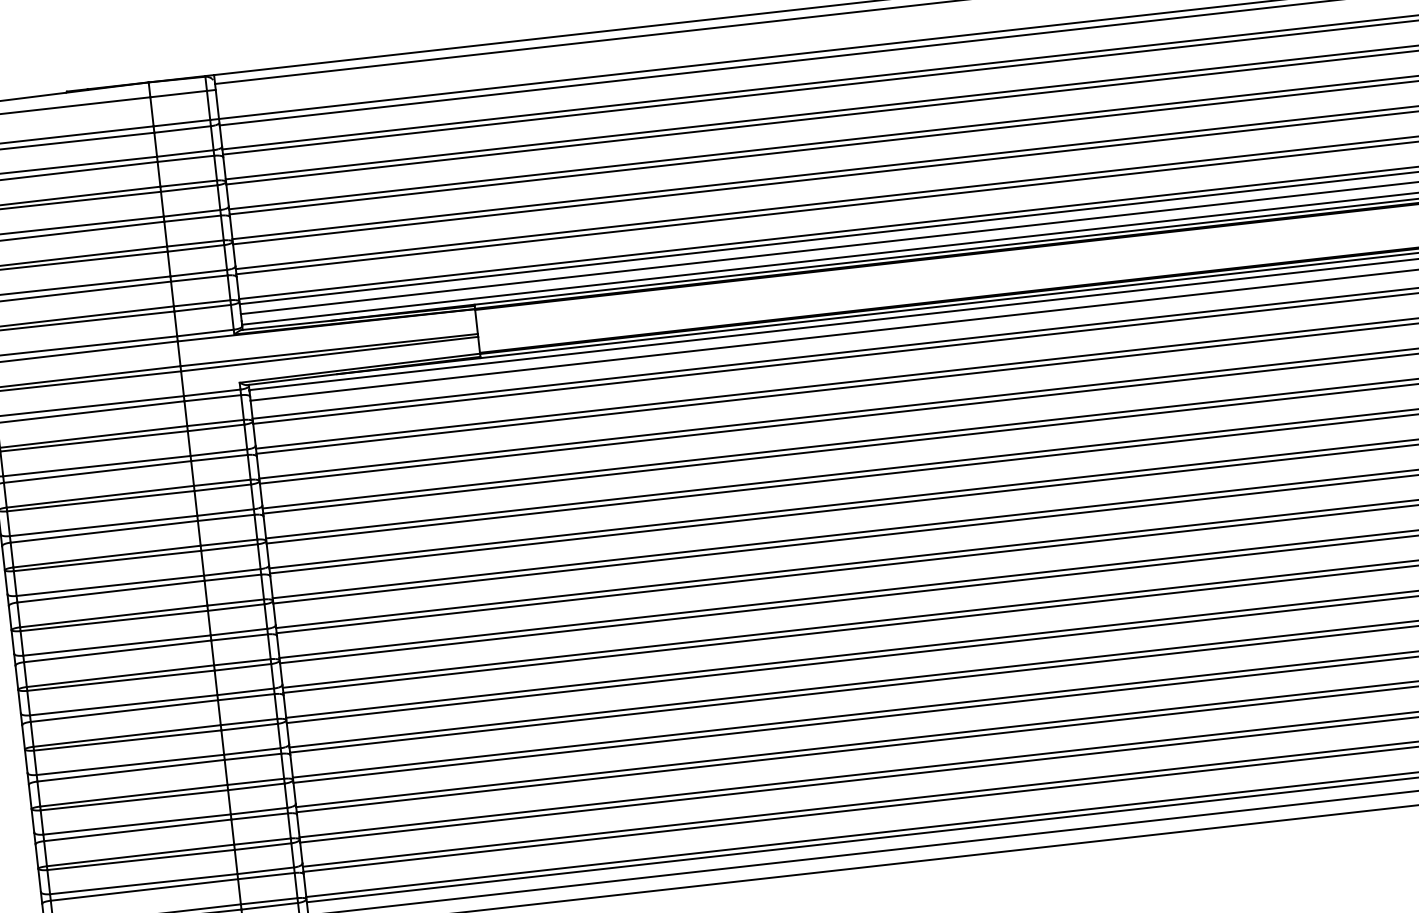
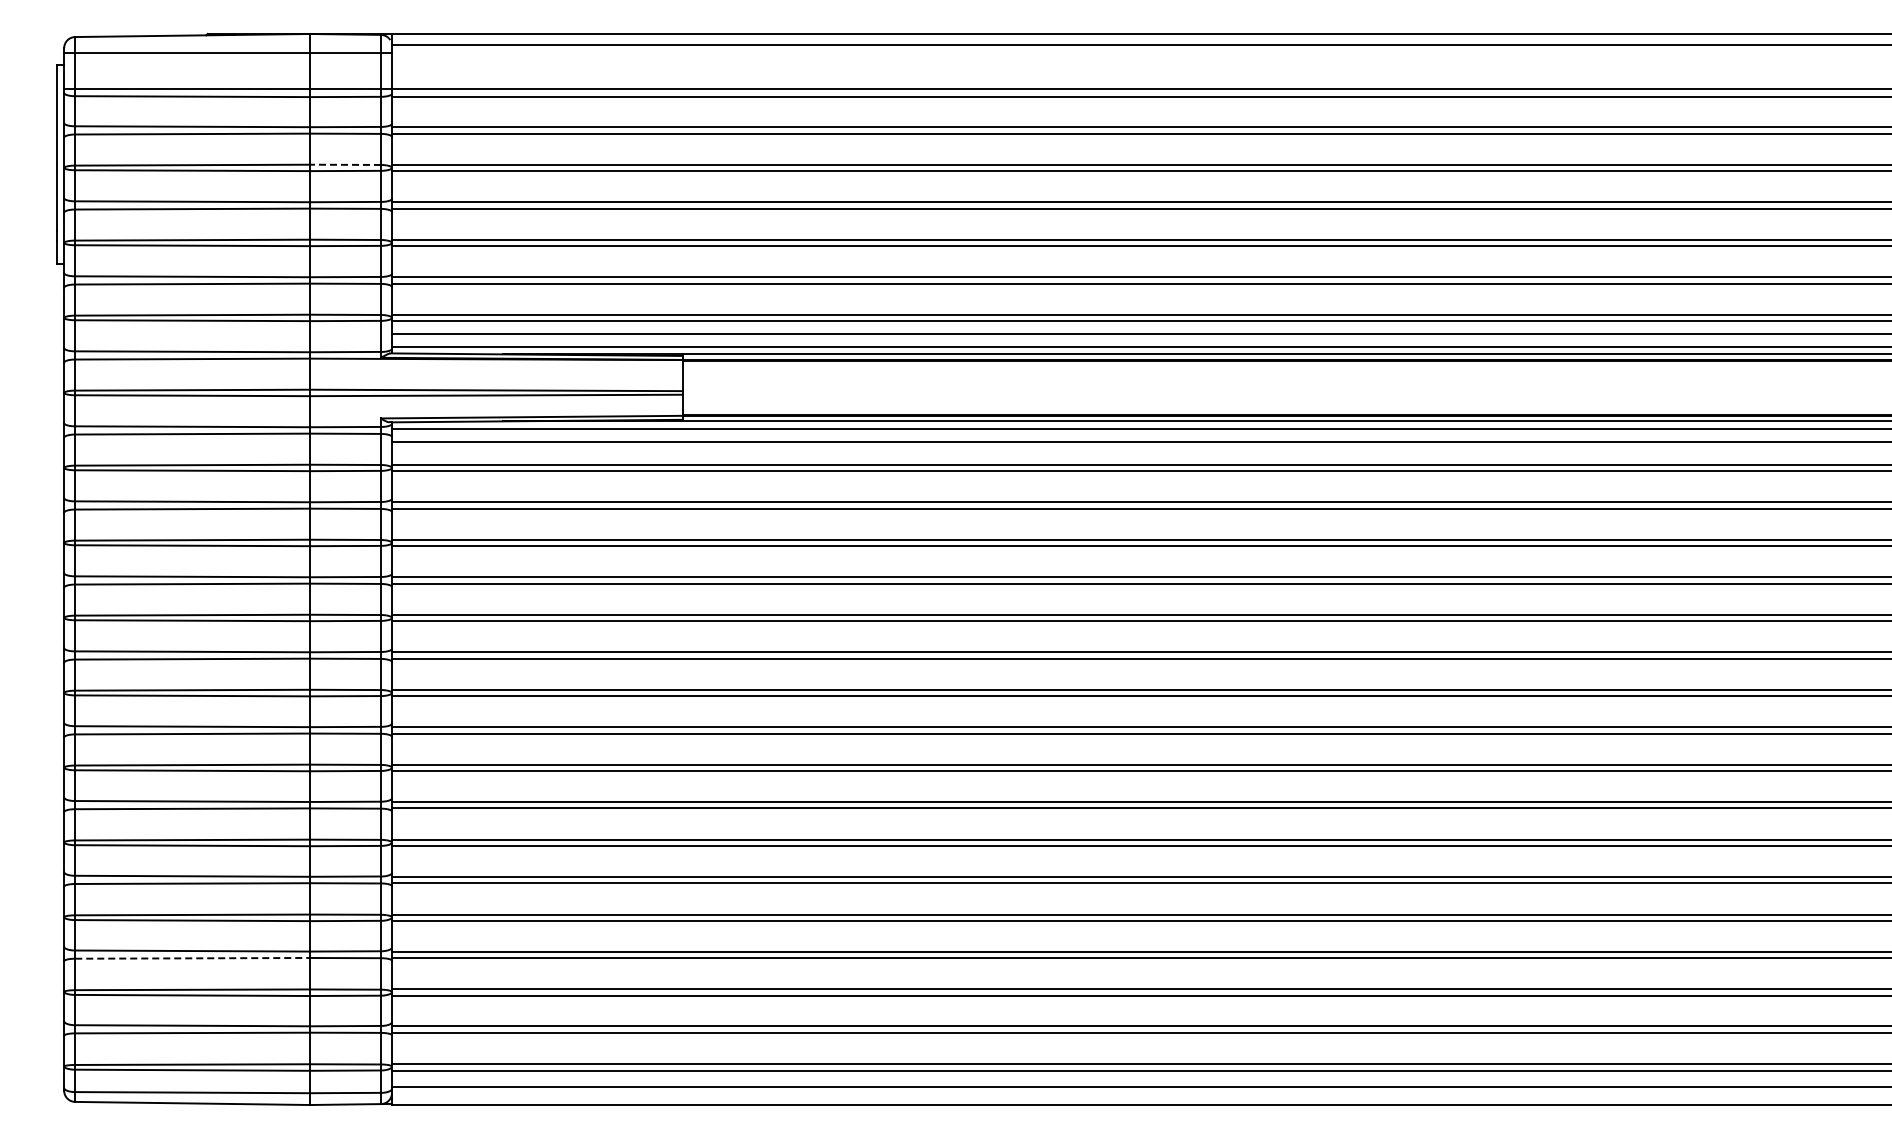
line: (188, 183) -> (345, 164), solid -> dashed
line: (138, 830) -> (193, 958), solid -> dashed

